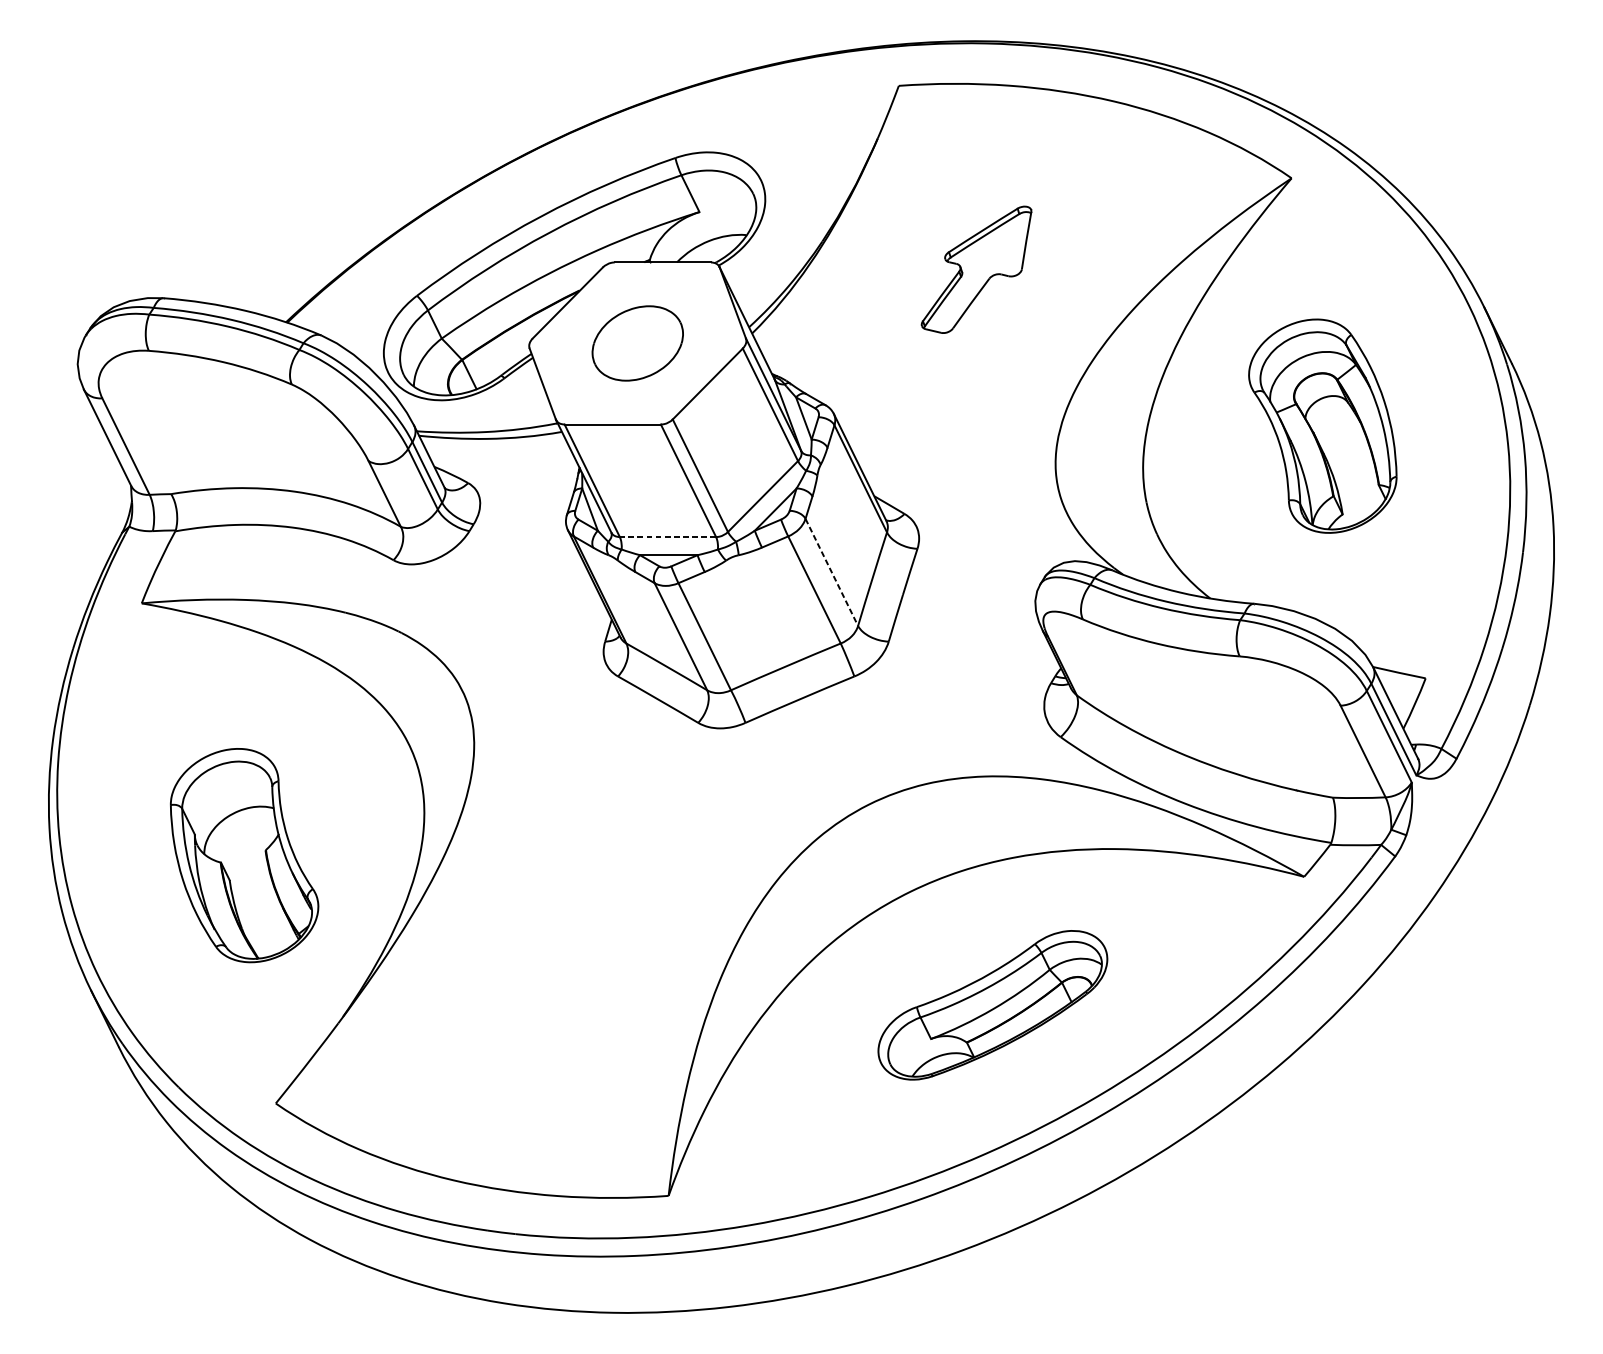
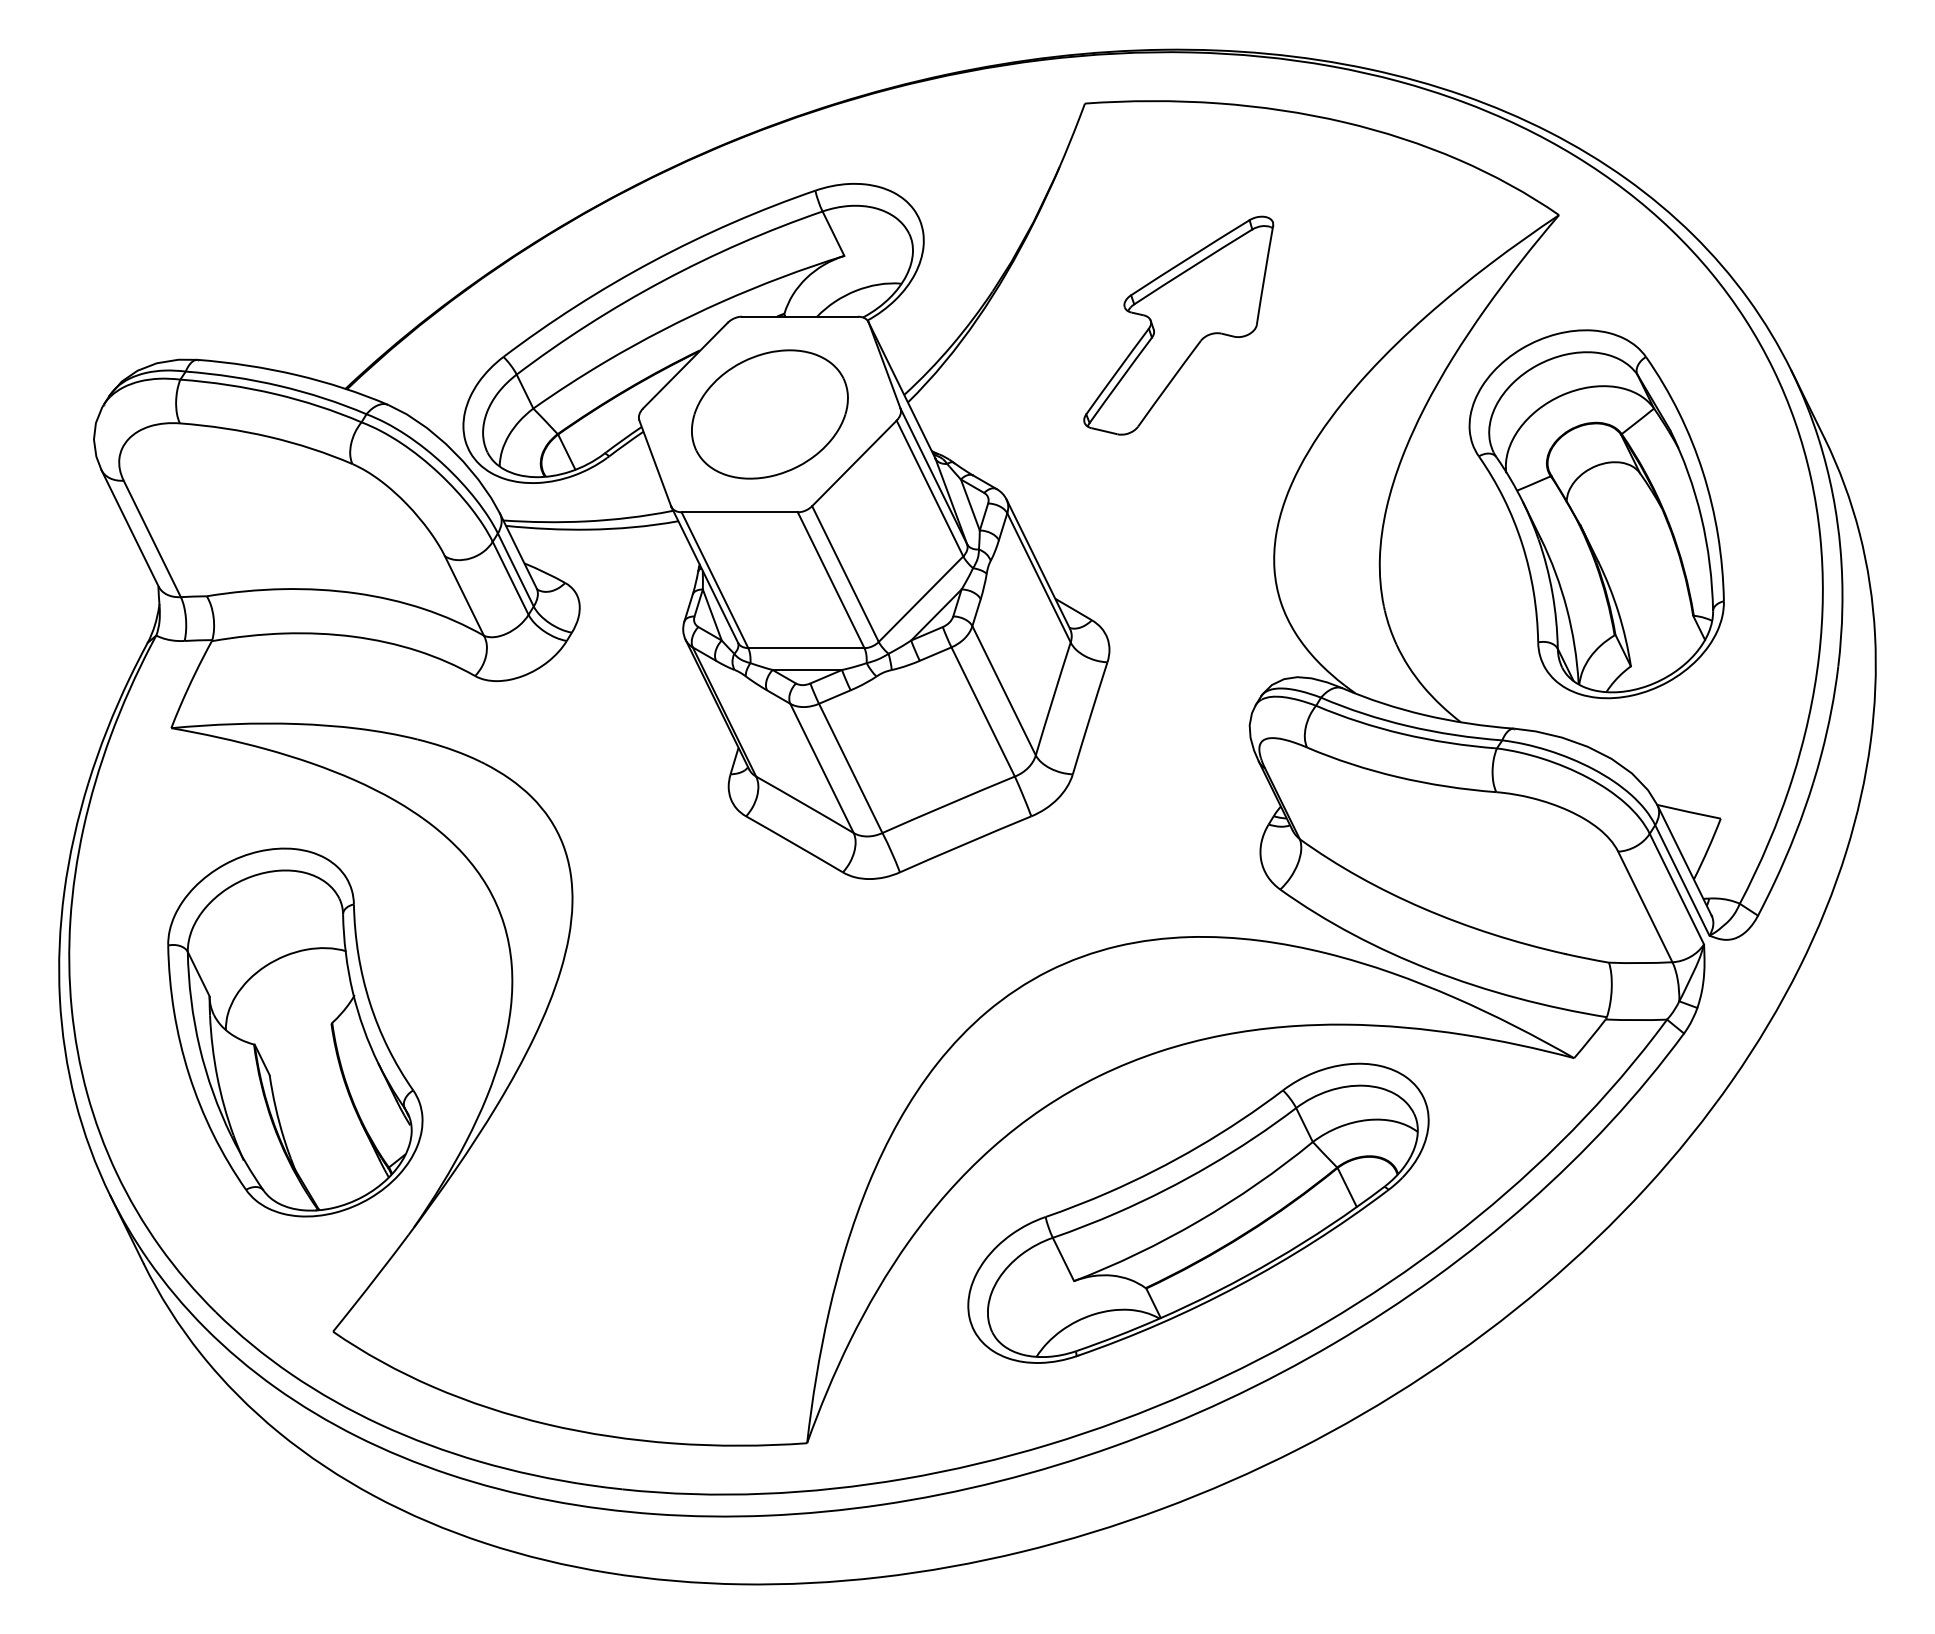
part: (976, 269) -> (1178, 325), size x1.43
part: (637, 343) -> (769, 414), size x1.43
part: (1322, 426) -> (1596, 514), size x1.43
line: (667, 537) -> (805, 648), dashed -> solid
line: (832, 572) -> (1004, 690), dashed -> solid
part: (244, 855) -> (295, 1032), size x1.43
part: (992, 1004) -> (1198, 1212), size x1.67

